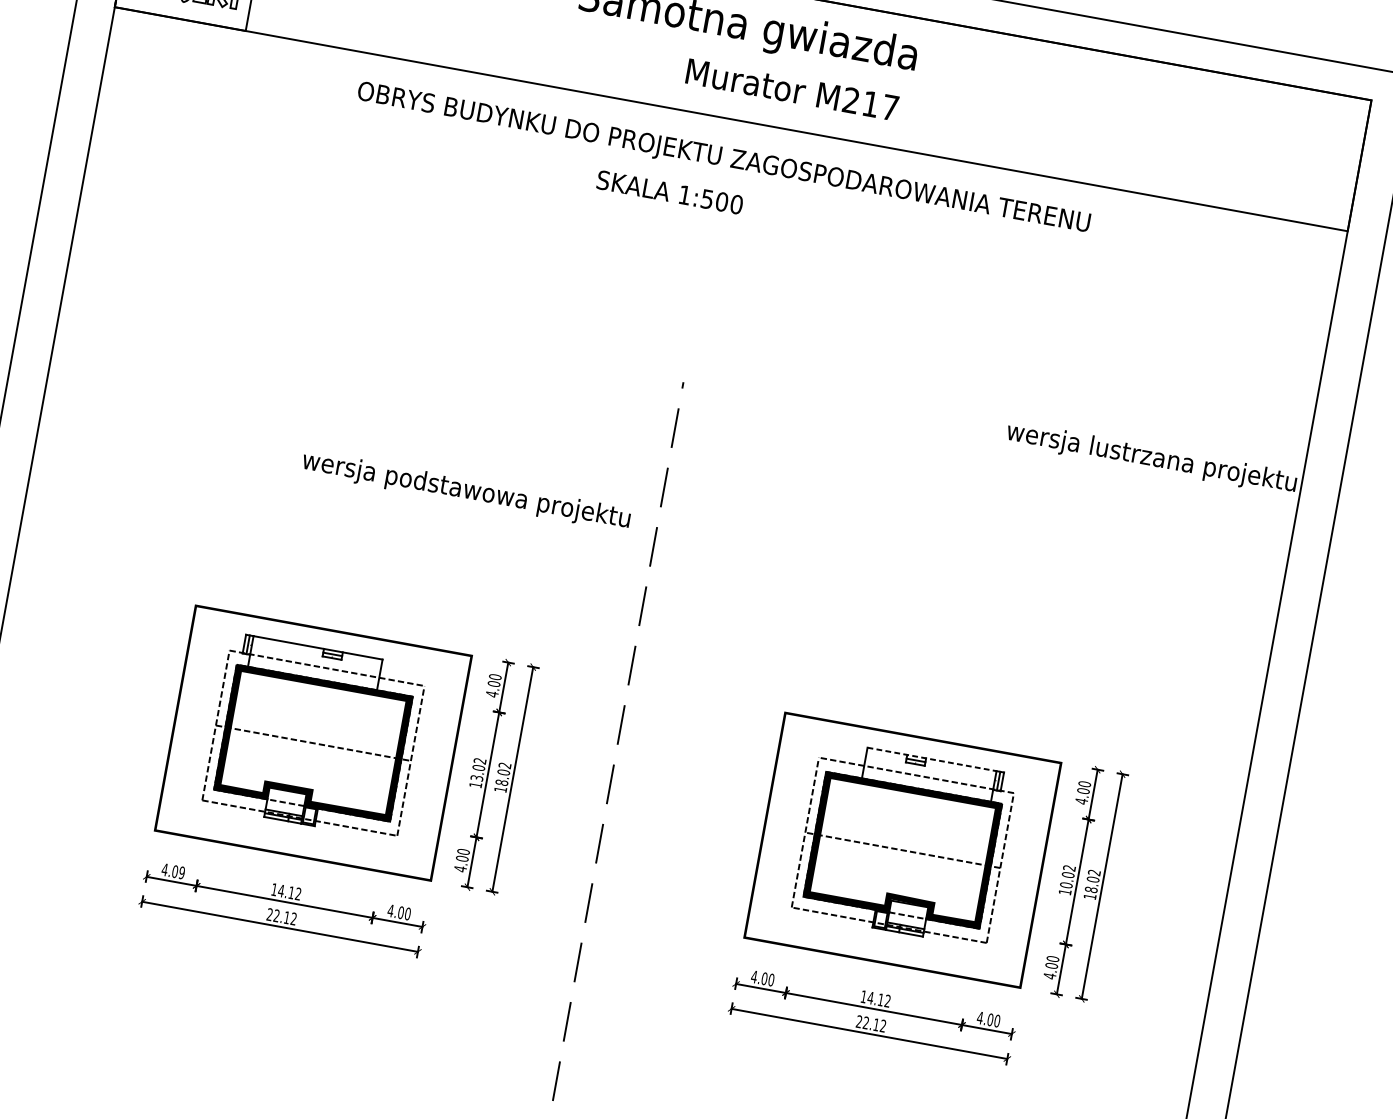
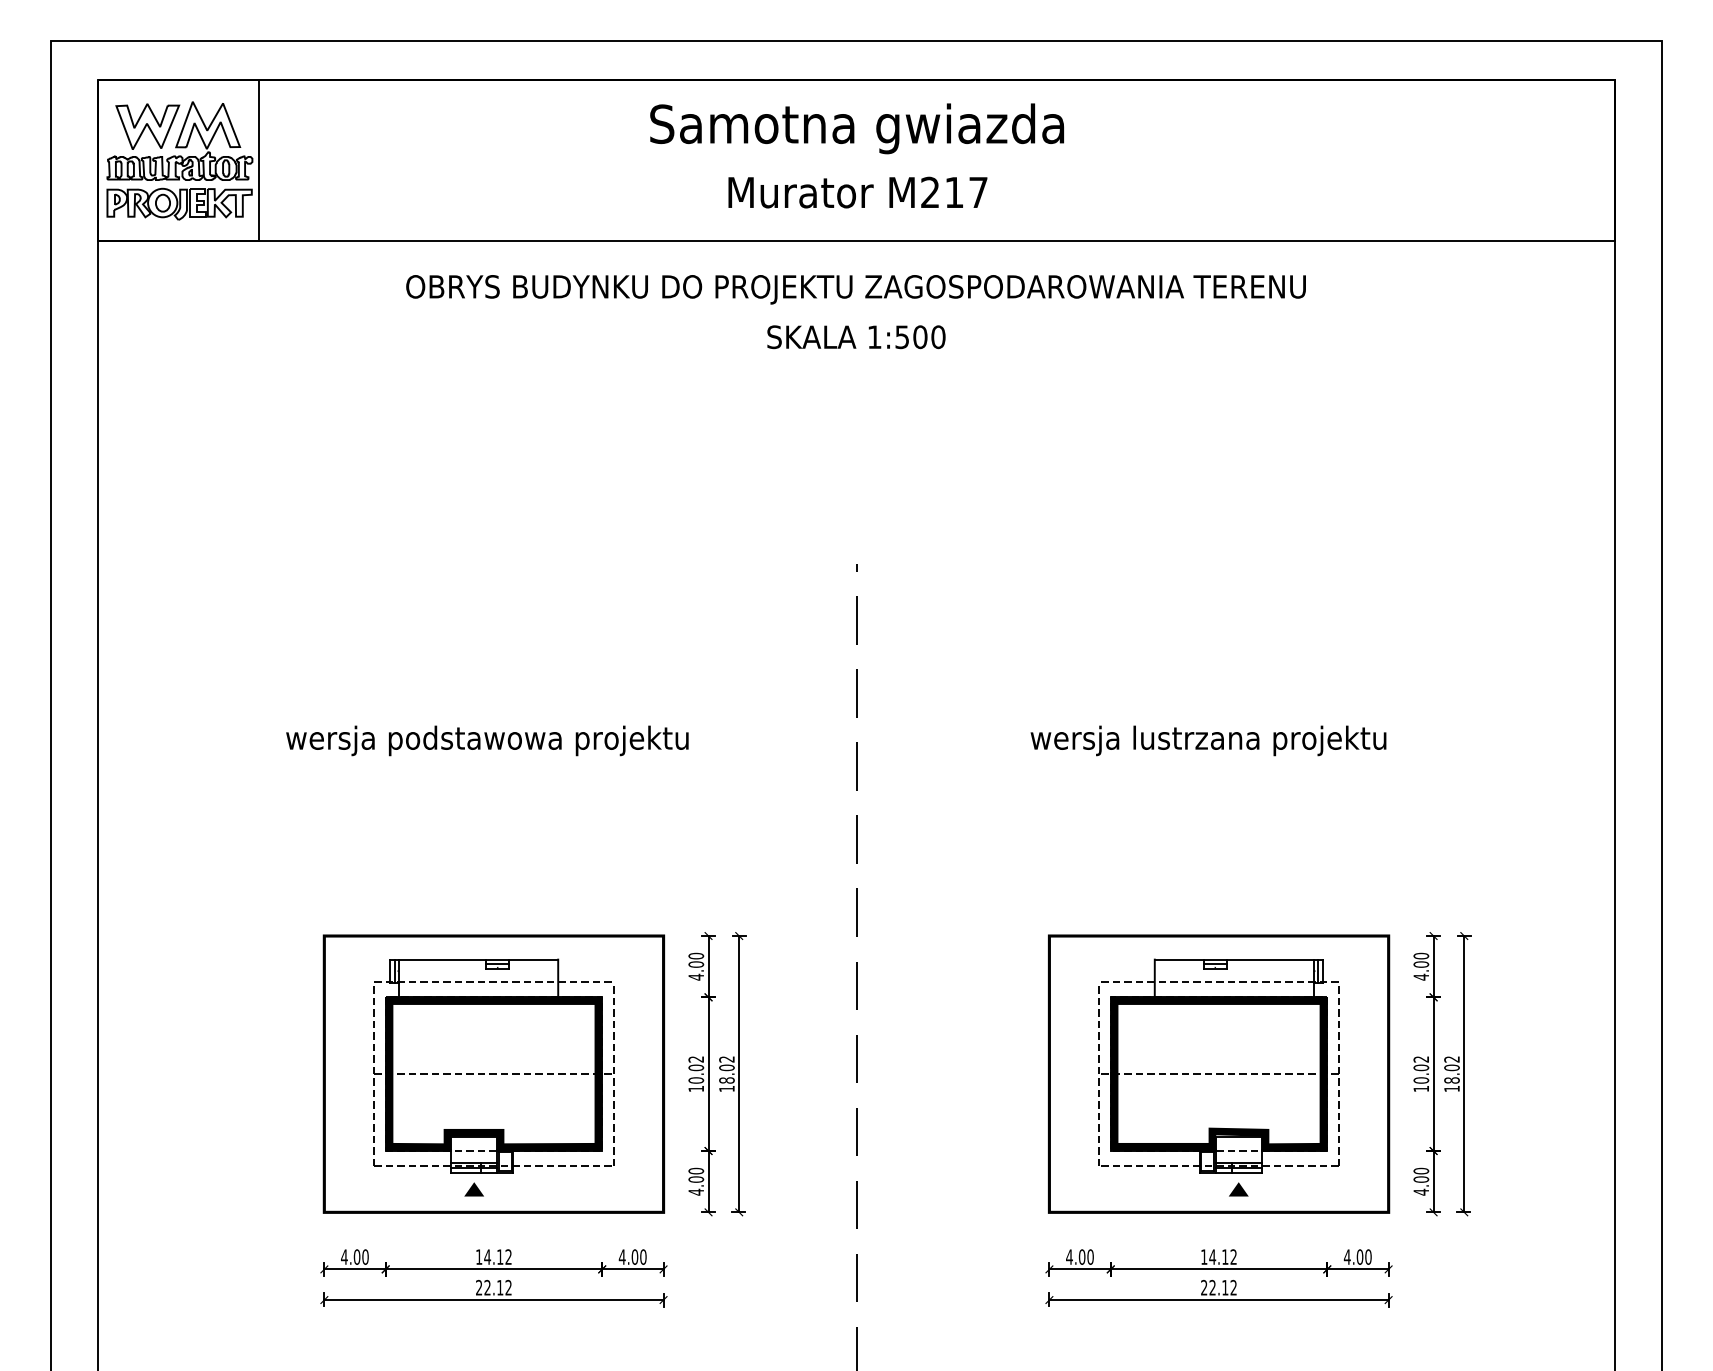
text: (792, 89) -> (857, 192), moved
text: (670, 192) -> (856, 337), moved
text: (1151, 458) -> (1208, 740), moved
text: (466, 490) -> (487, 740), moved
line: (932, 759) -> (1234, 959), dashed -> solid
text: (477, 778) -> (696, 1080), 13.02 -> 10.02
fill: (280, 834) -> (474, 1189), added
text: (182, 872) -> (365, 1256), 4.09 -> 4.00
fill: (901, 946) -> (1238, 1189), added

